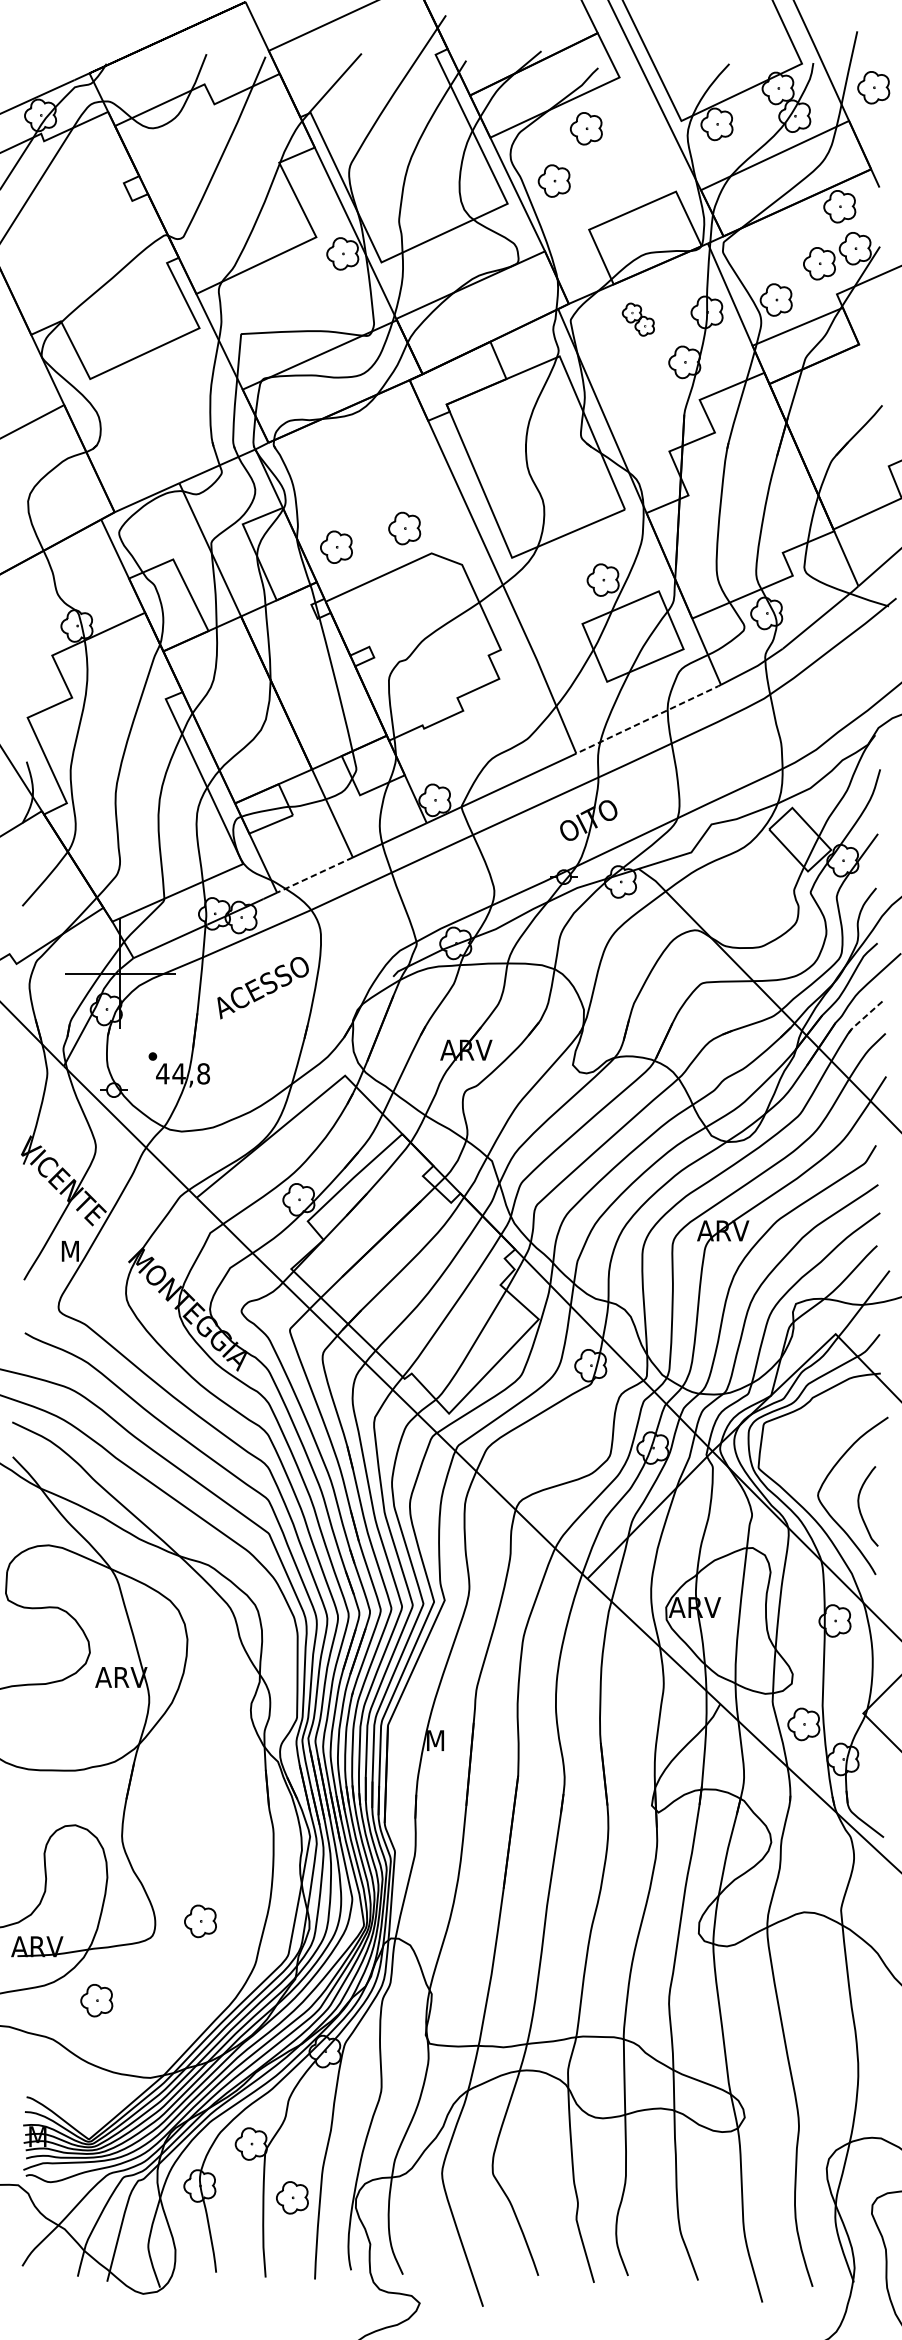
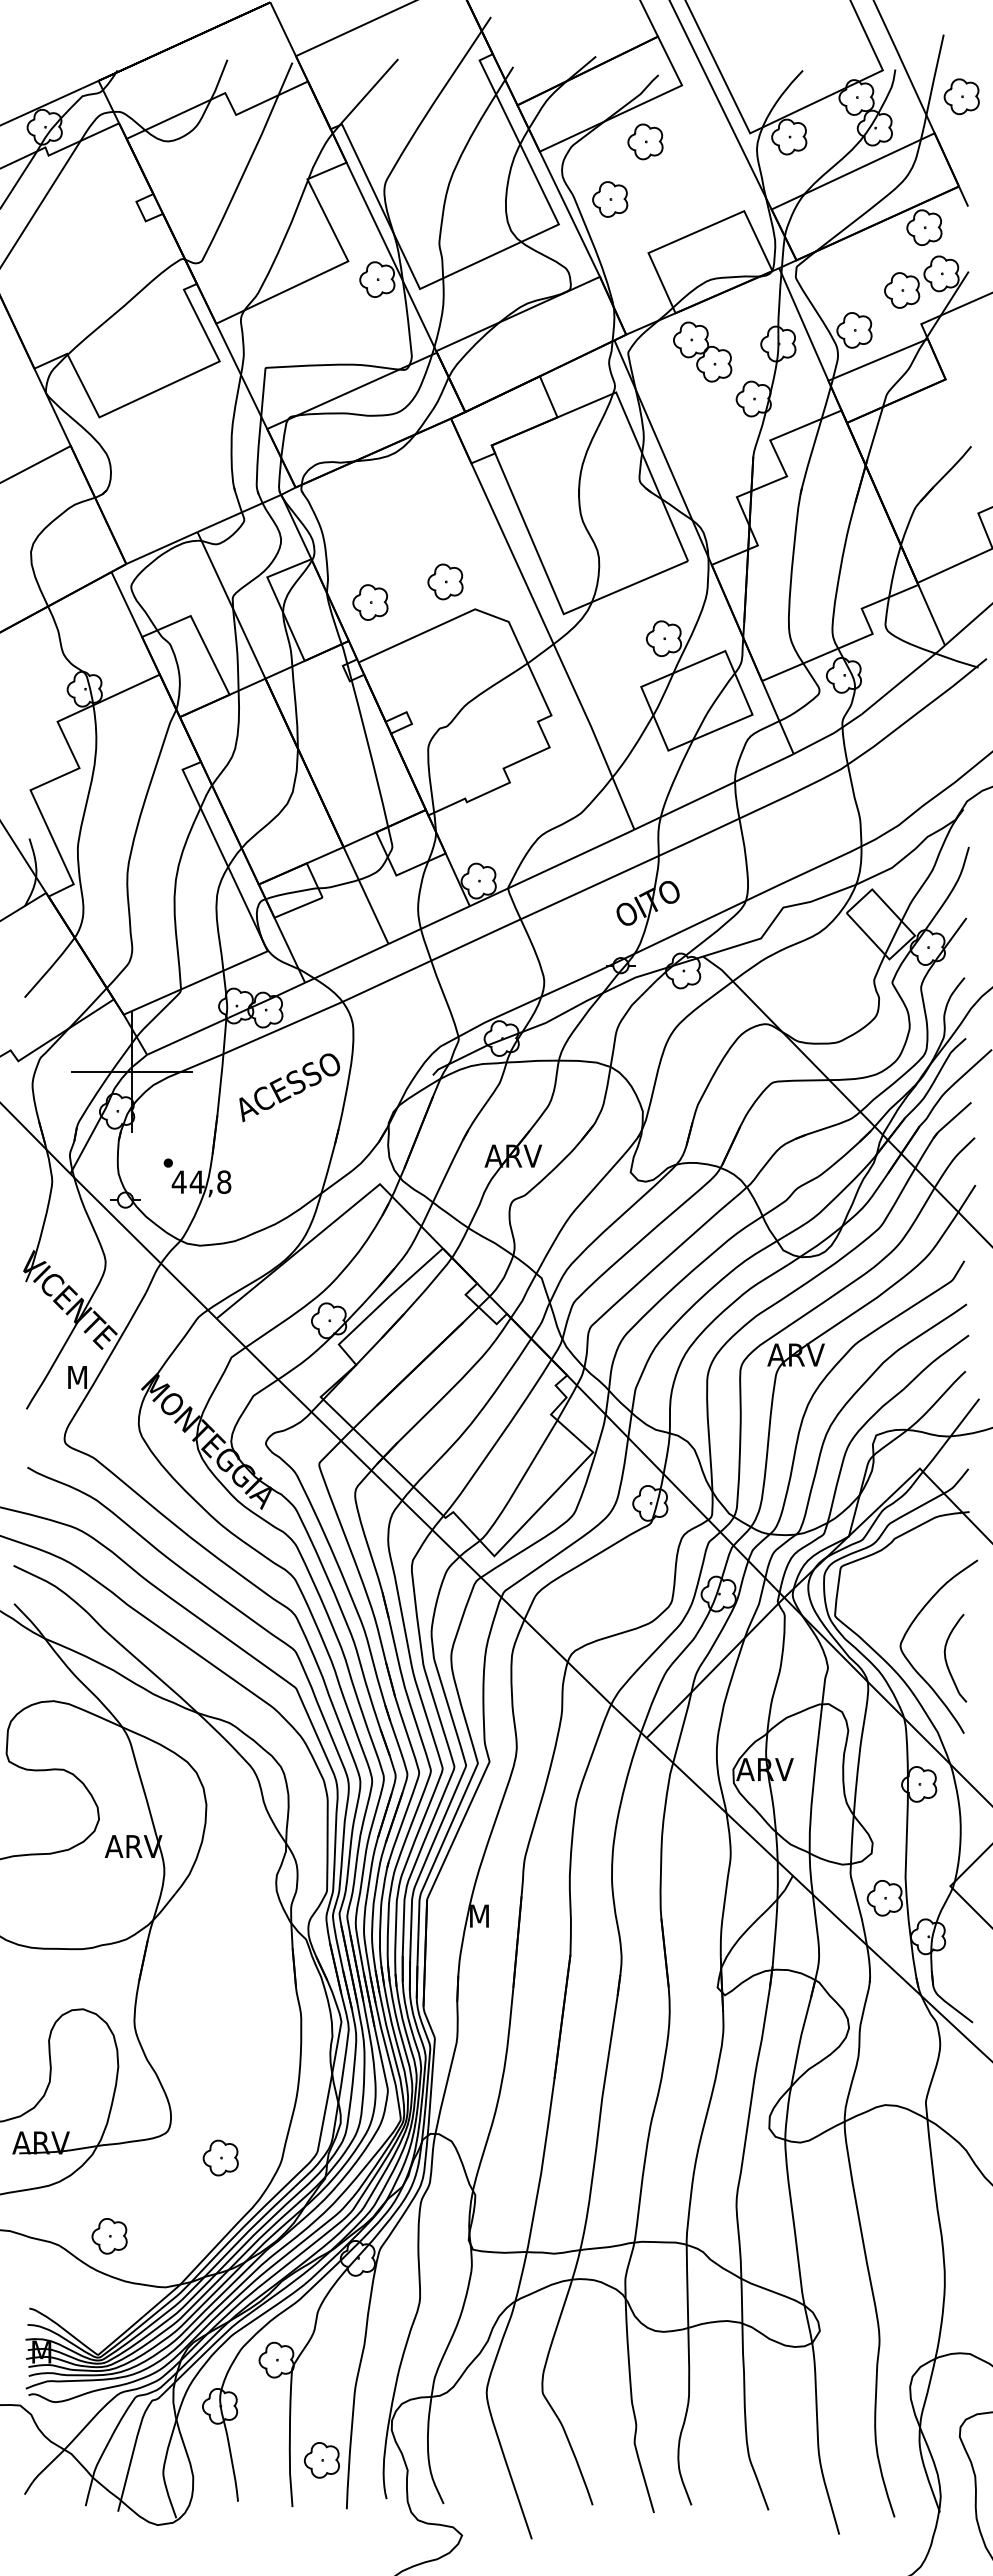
part: (638, 319) -> (702, 351), size x1.67
line: (649, 718) -> (714, 791), dashed -> solid
line: (314, 875) -> (346, 963), dashed -> solid
line: (863, 1017) -> (950, 1120), dashed -> solid
part: (200, 1920) -> (220, 2157), moved
part: (96, 2000) -> (109, 2236), moved
part: (292, 2197) -> (321, 2460), moved

